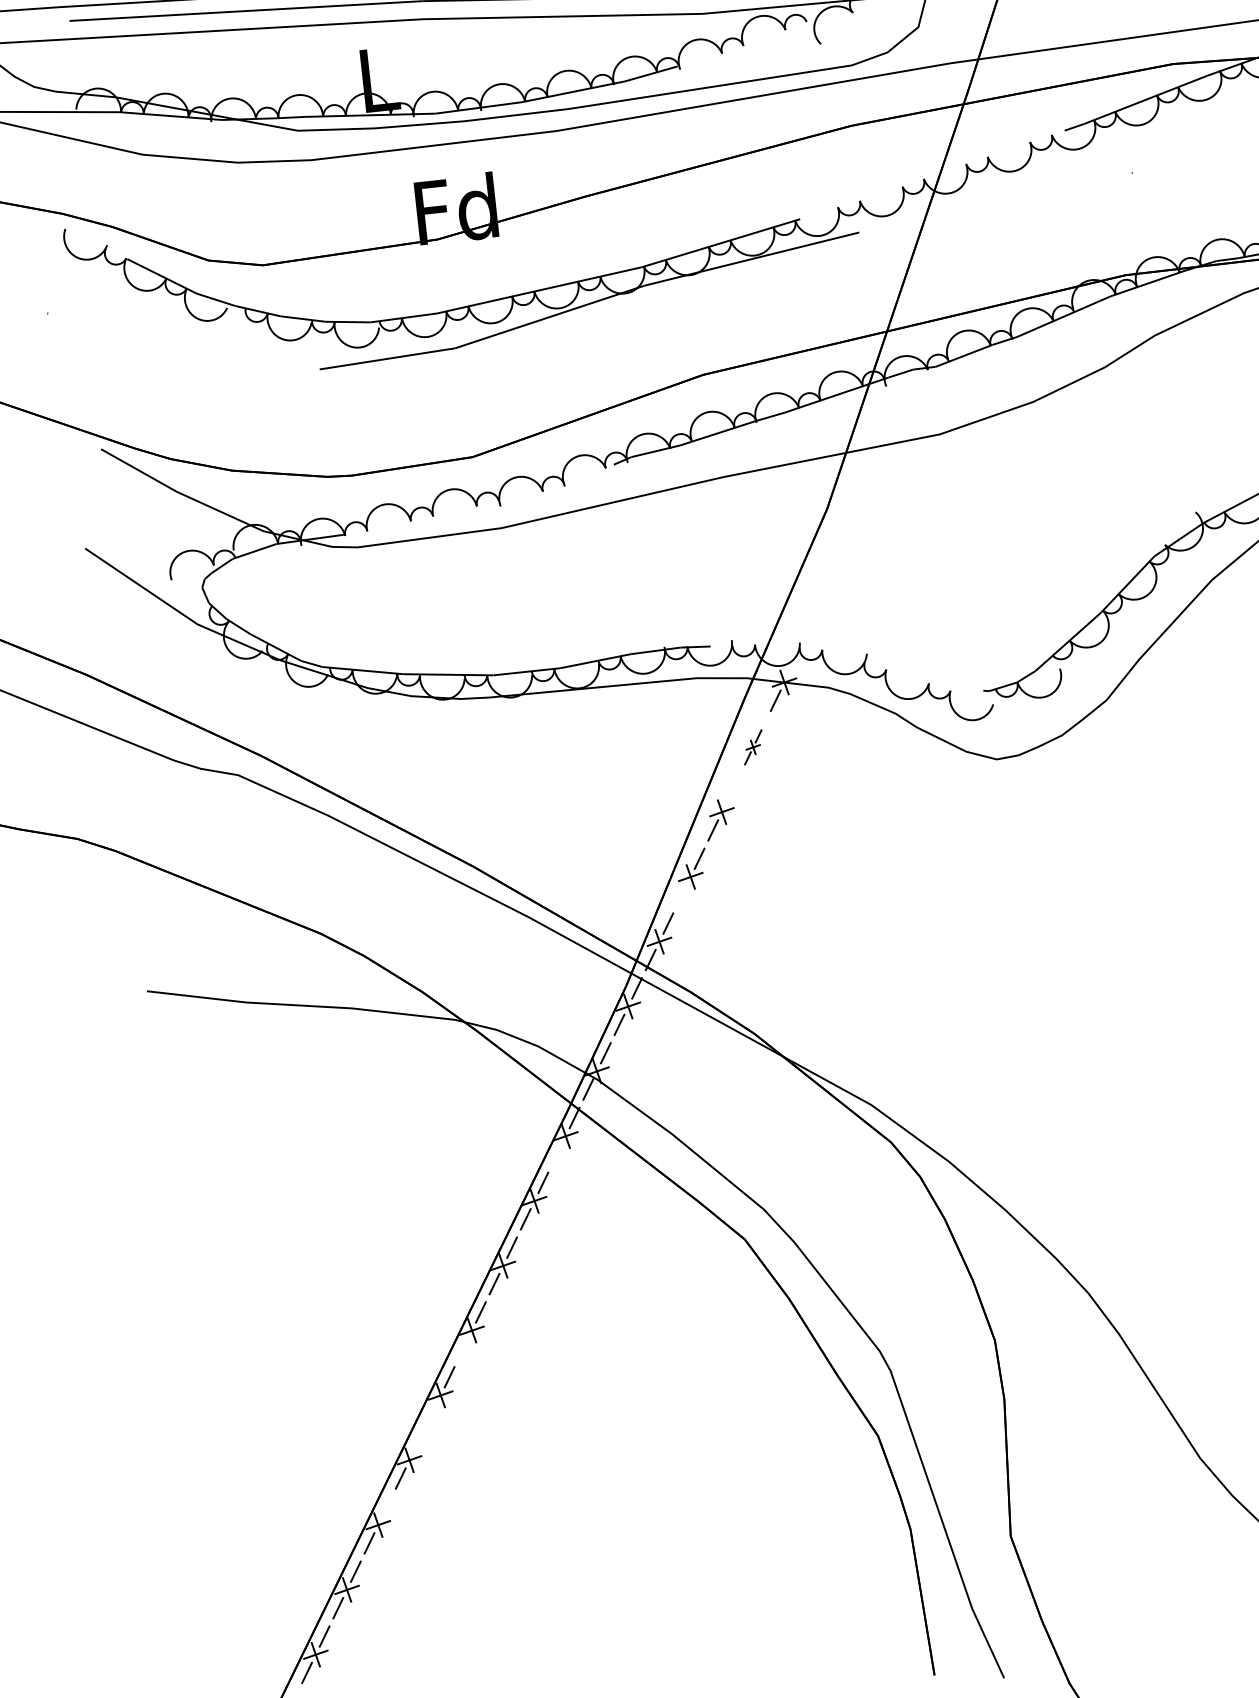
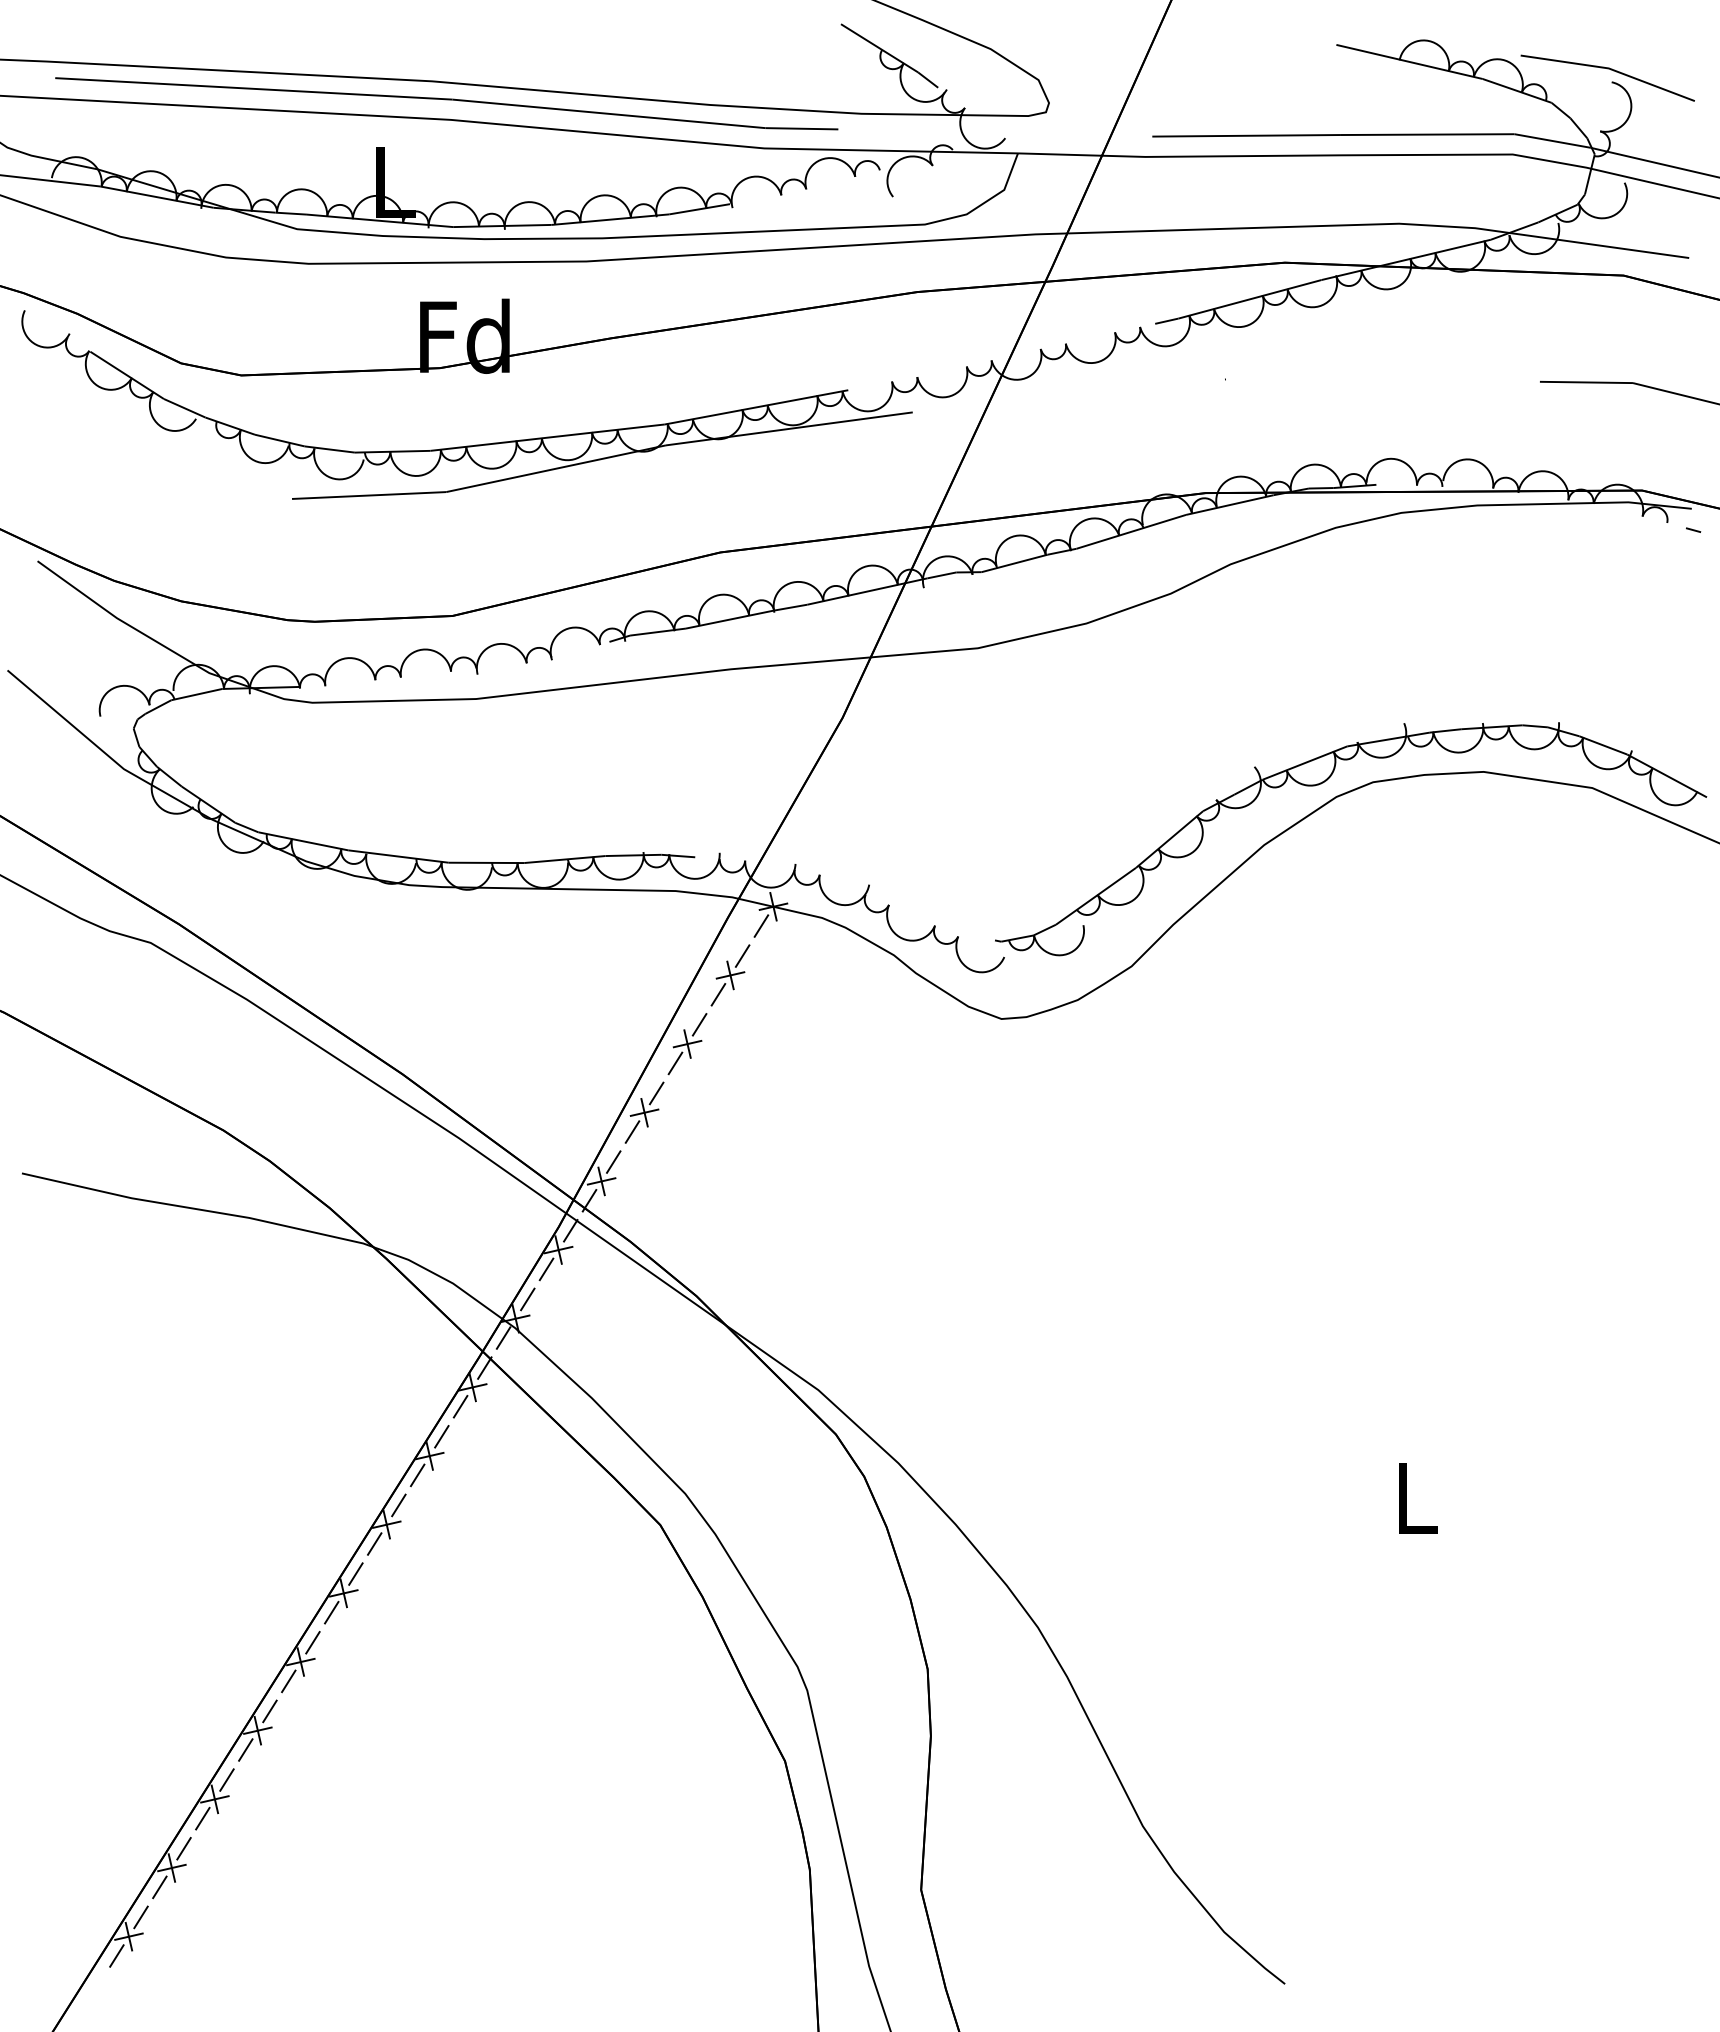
part: (753, 747) -> (730, 975), size x1.67
line: (730, 793) -> (699, 1024), added
line: (681, 894) -> (632, 1131), added
line: (556, 1154) -> (460, 1406), added
line: (463, 1348) -> (331, 1612), added
line: (431, 1413) -> (288, 1681), added
line: (417, 1442) -> (269, 1711), added
line: (386, 1506) -> (226, 1779), added

